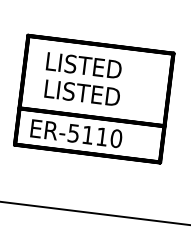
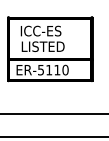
text: (84, 64) -> (42, 30), LISTED -> ICC-ES

